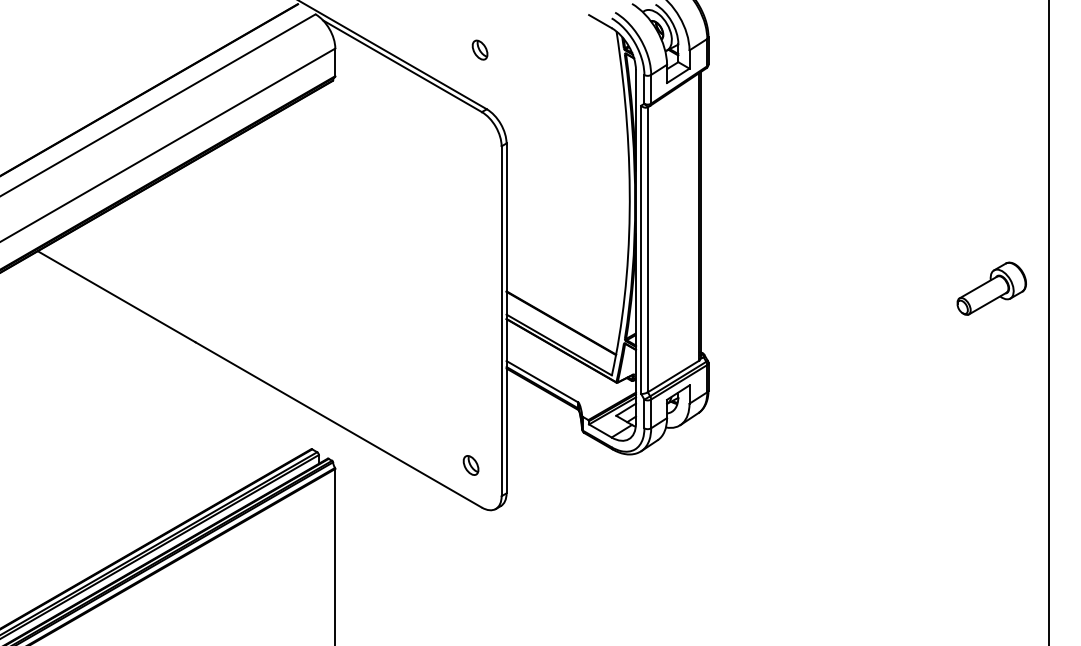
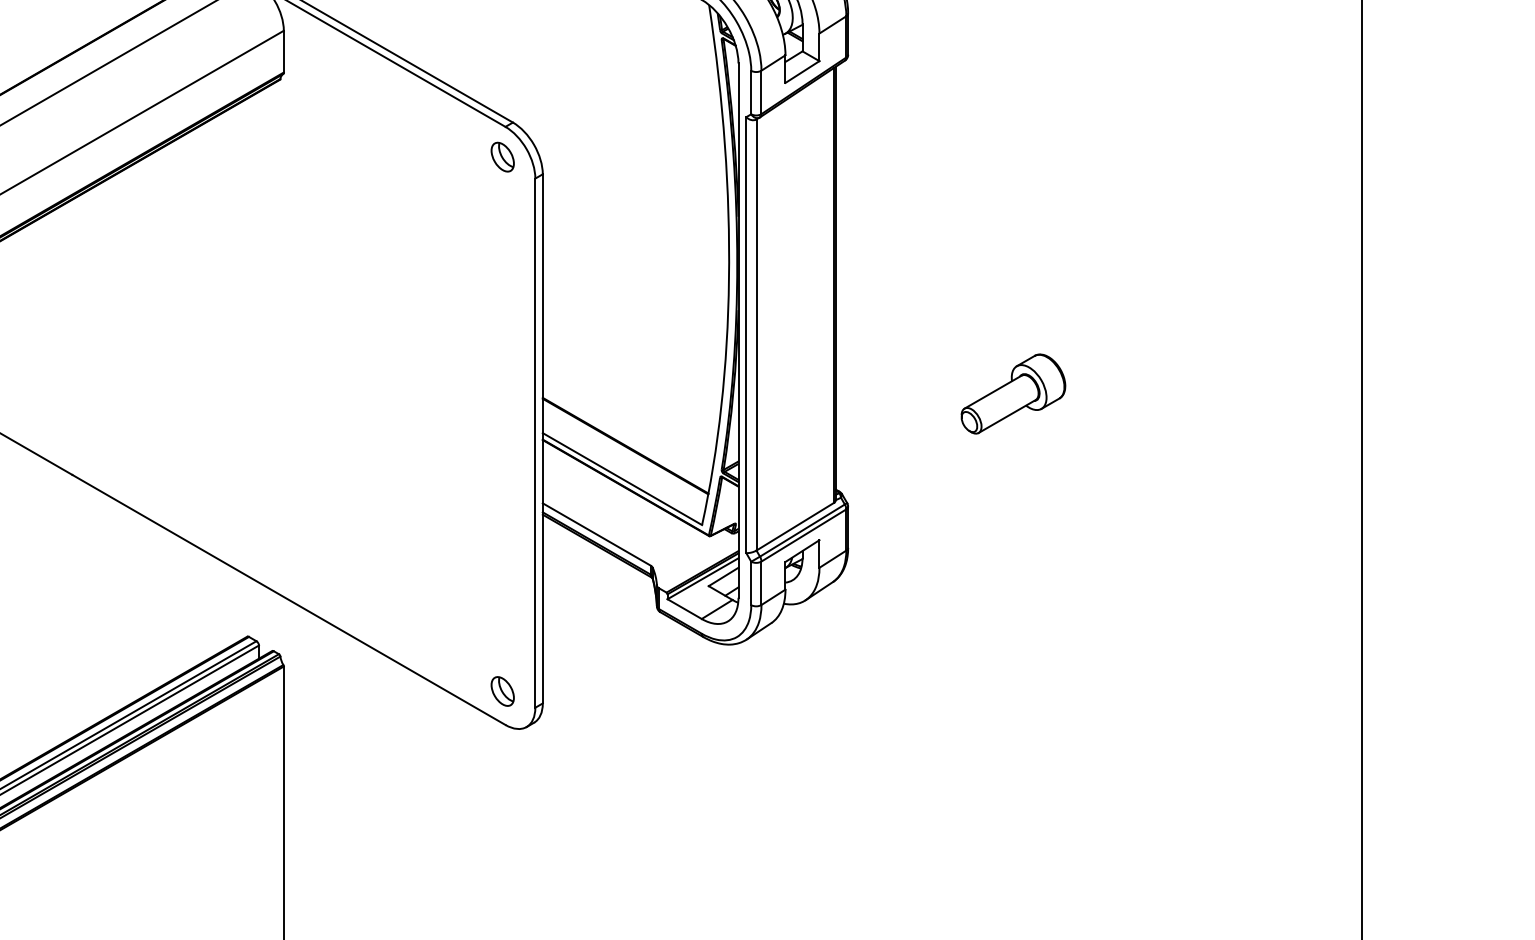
part: (479, 49) -> (501, 156), moved
part: (991, 288) -> (1012, 393), moved
part: (470, 465) -> (501, 691), moved

